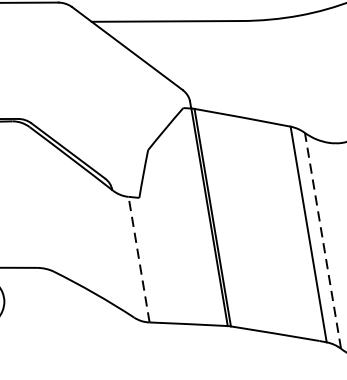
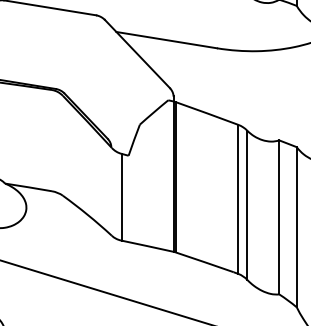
line: (323, 241) -> (247, 205), dashed -> solid
line: (138, 258) -> (121, 196), dashed -> solid

